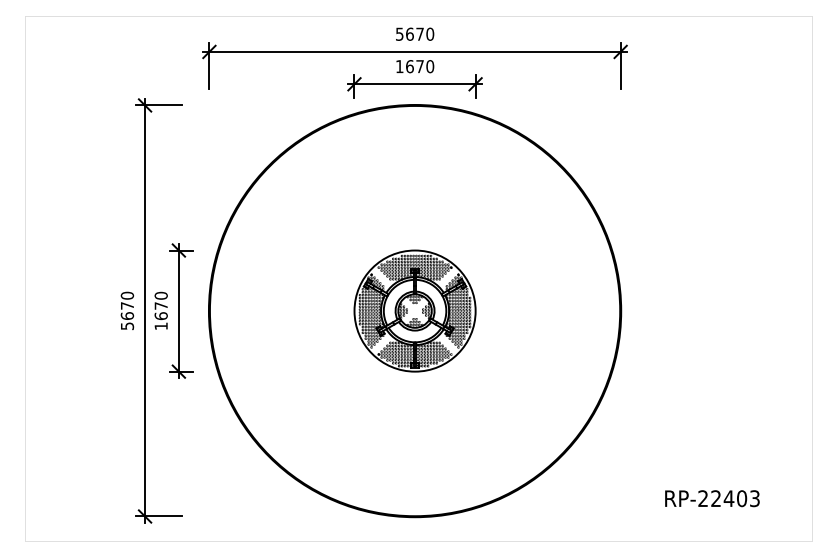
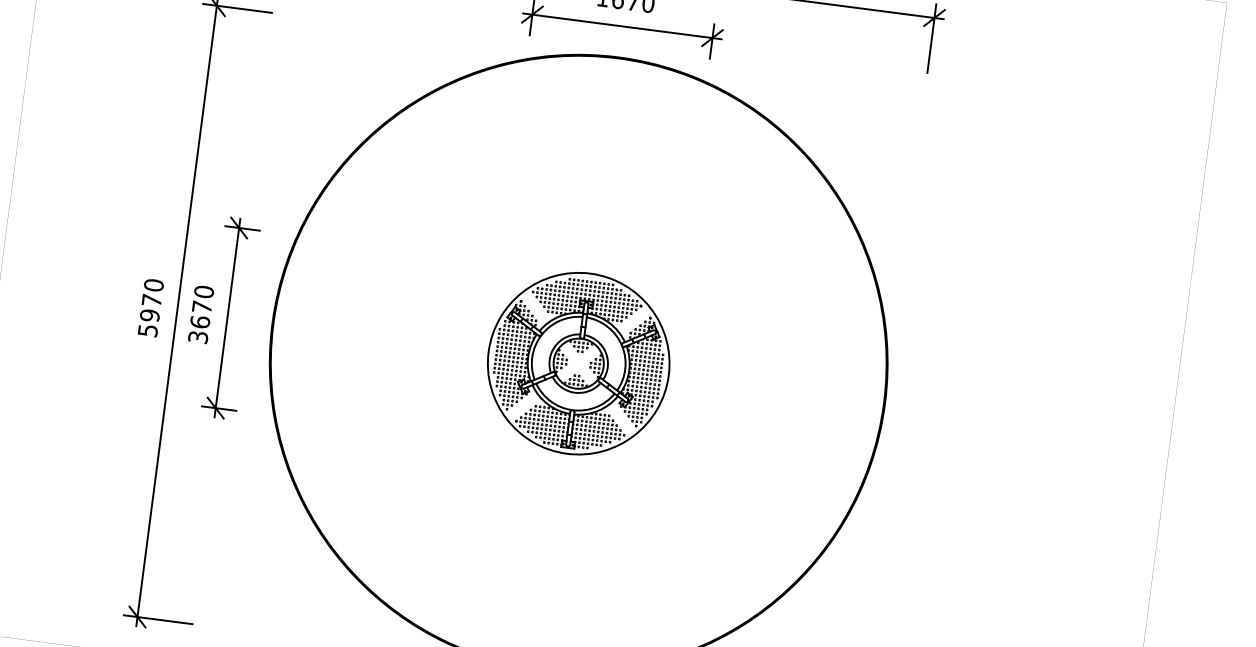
text: (127, 316) -> (149, 316), 5670 -> 5970
text: (160, 326) -> (197, 337), 1670 -> 3670

